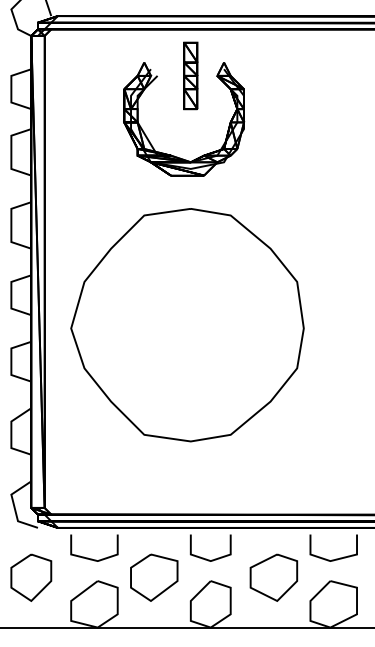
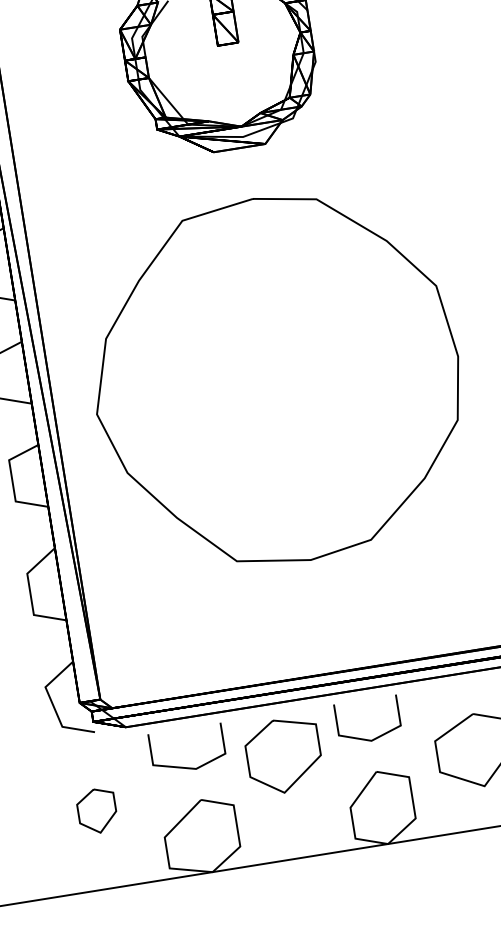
part: (31, 577) -> (97, 810), size x0.6
part: (154, 577) -> (284, 755), moved

